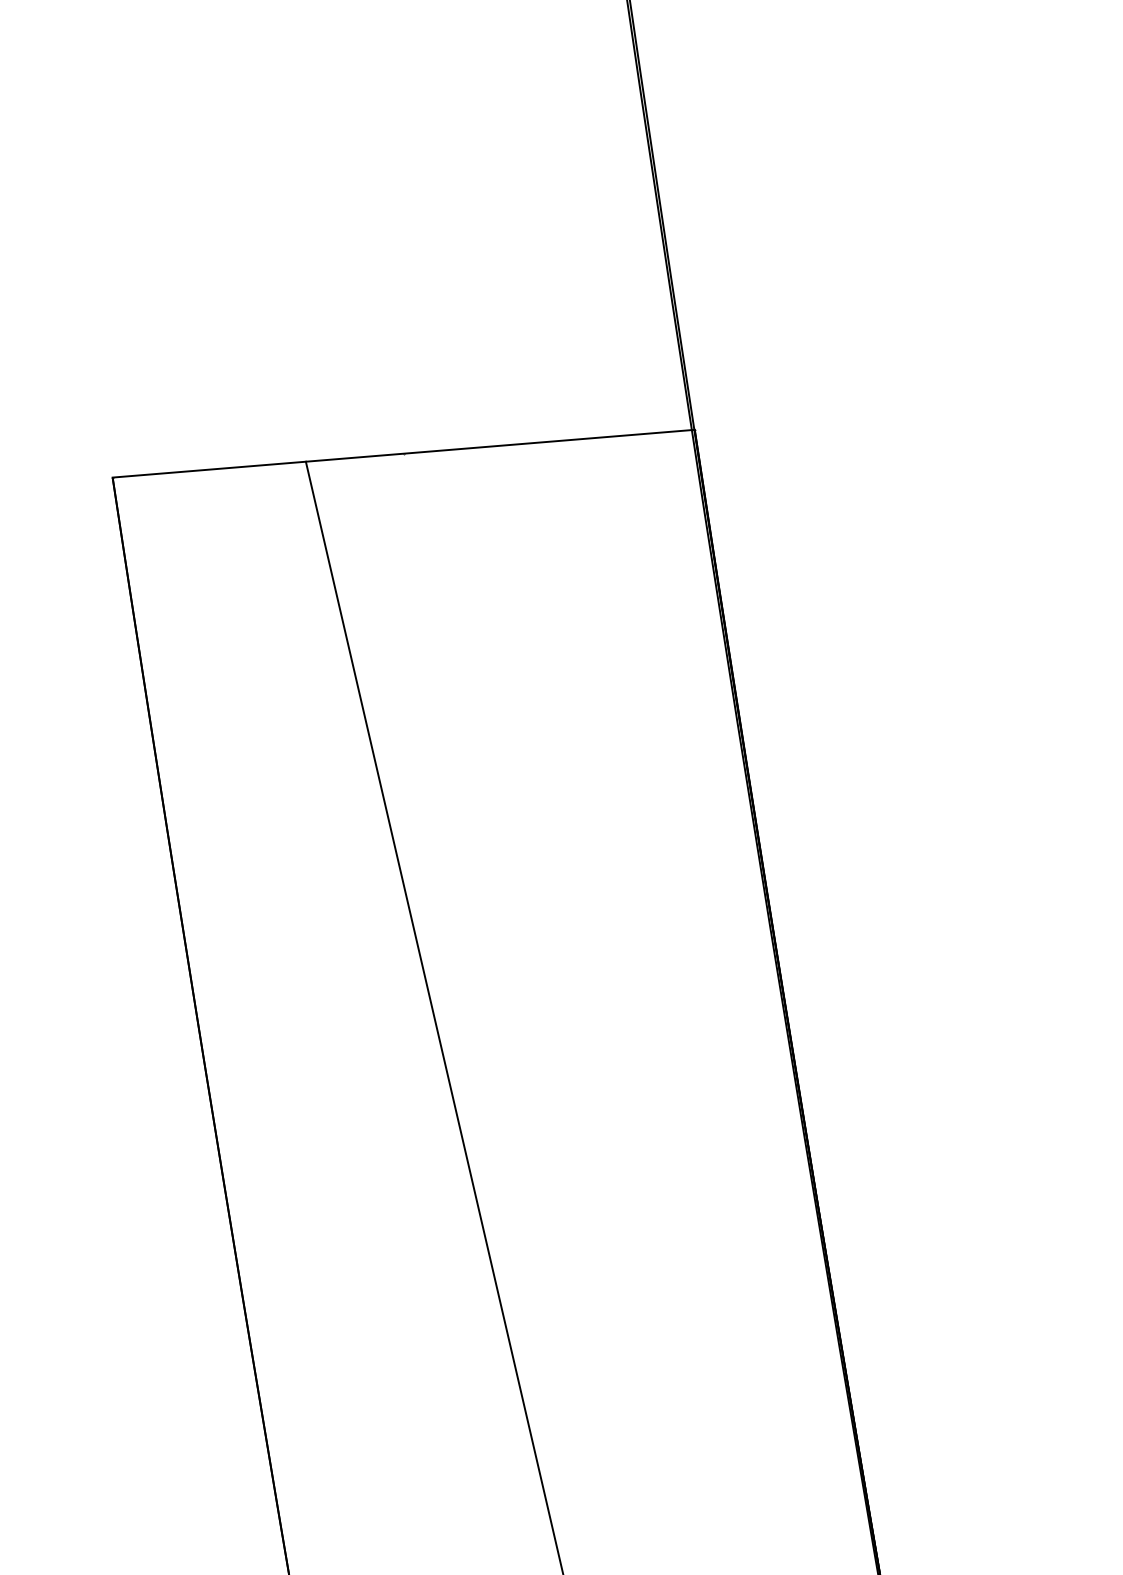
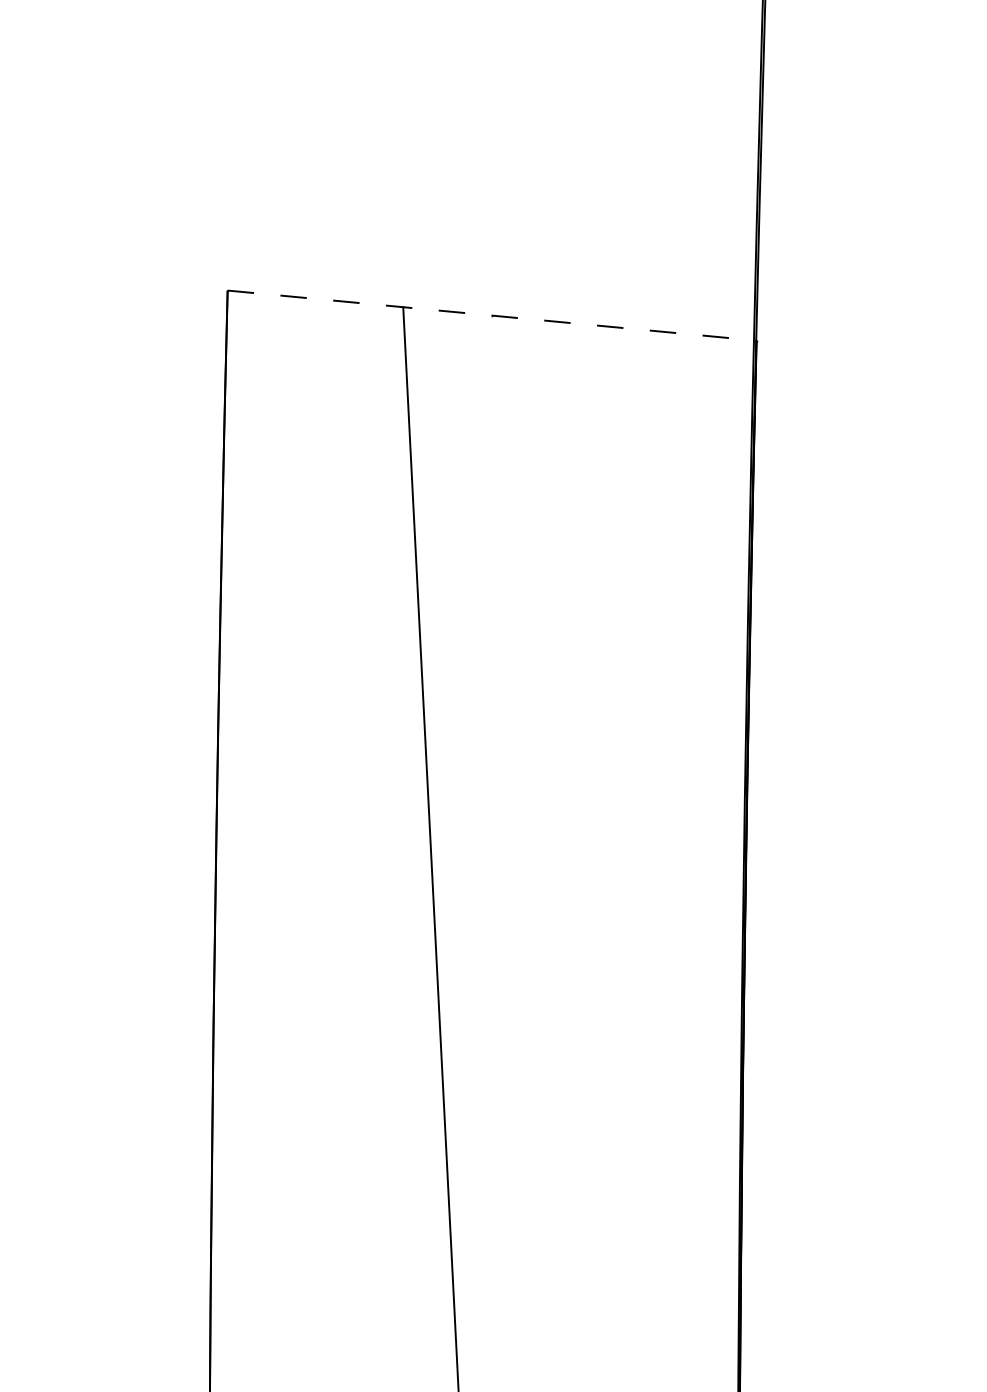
line: (404, 453) -> (492, 315), solid -> dashed

